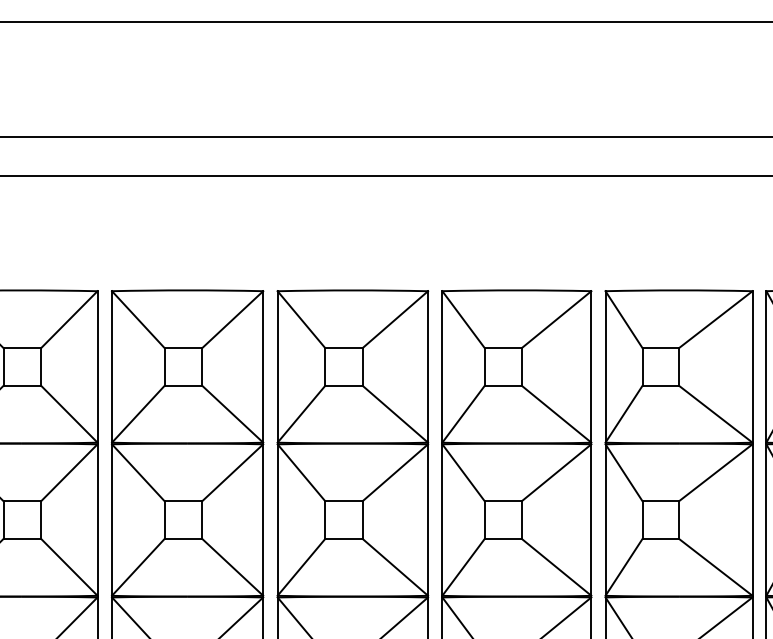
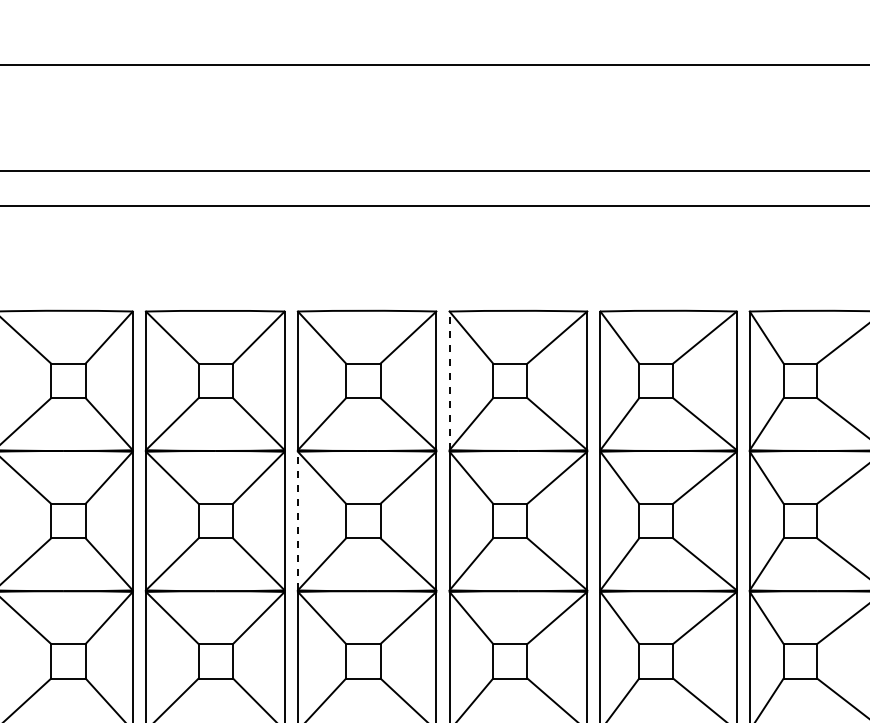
line: (277, 366) -> (449, 380), solid -> dashed
line: (111, 519) -> (297, 520), solid -> dashed

